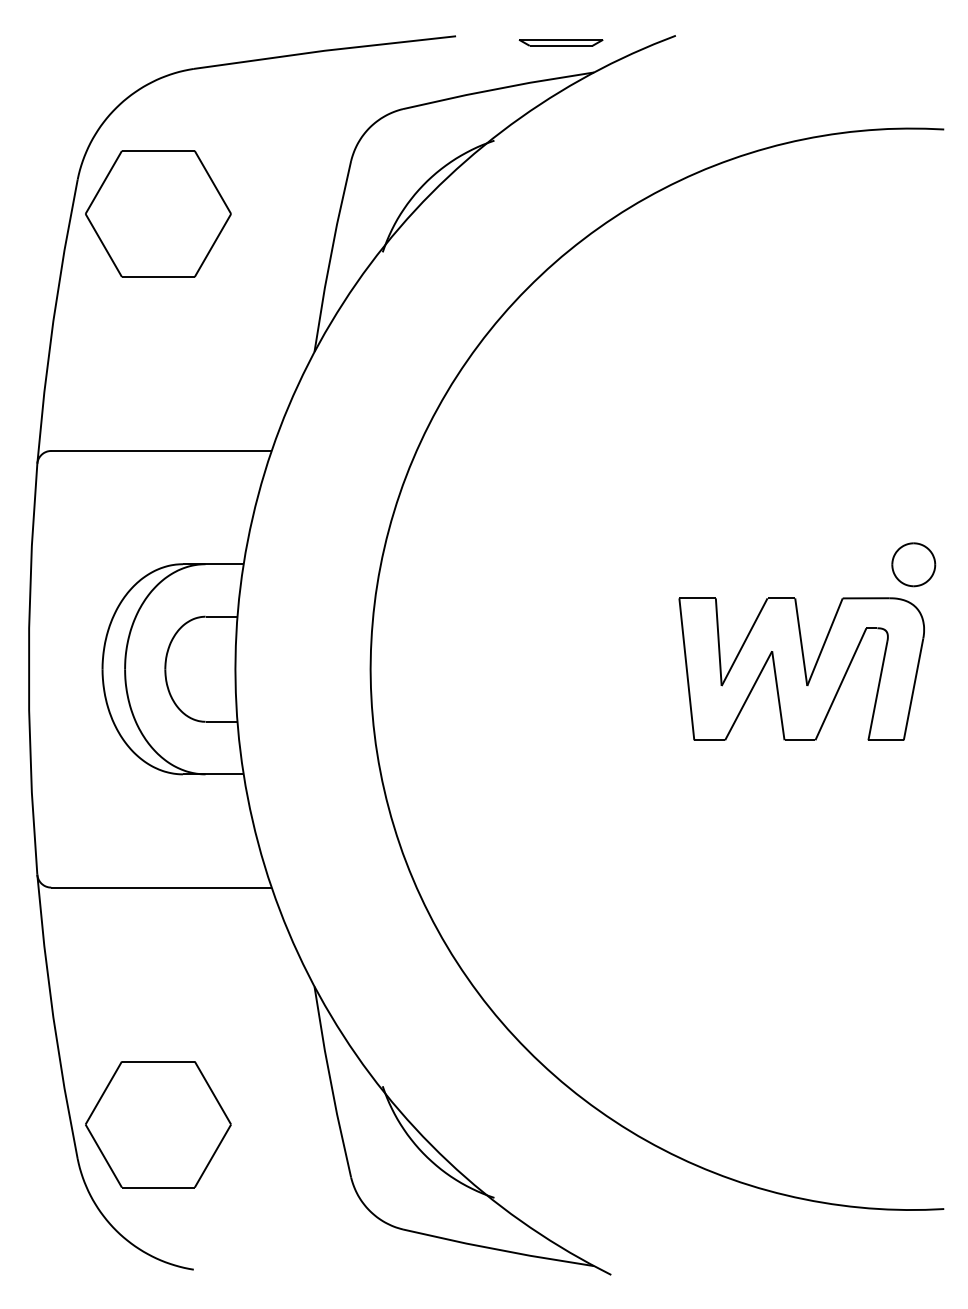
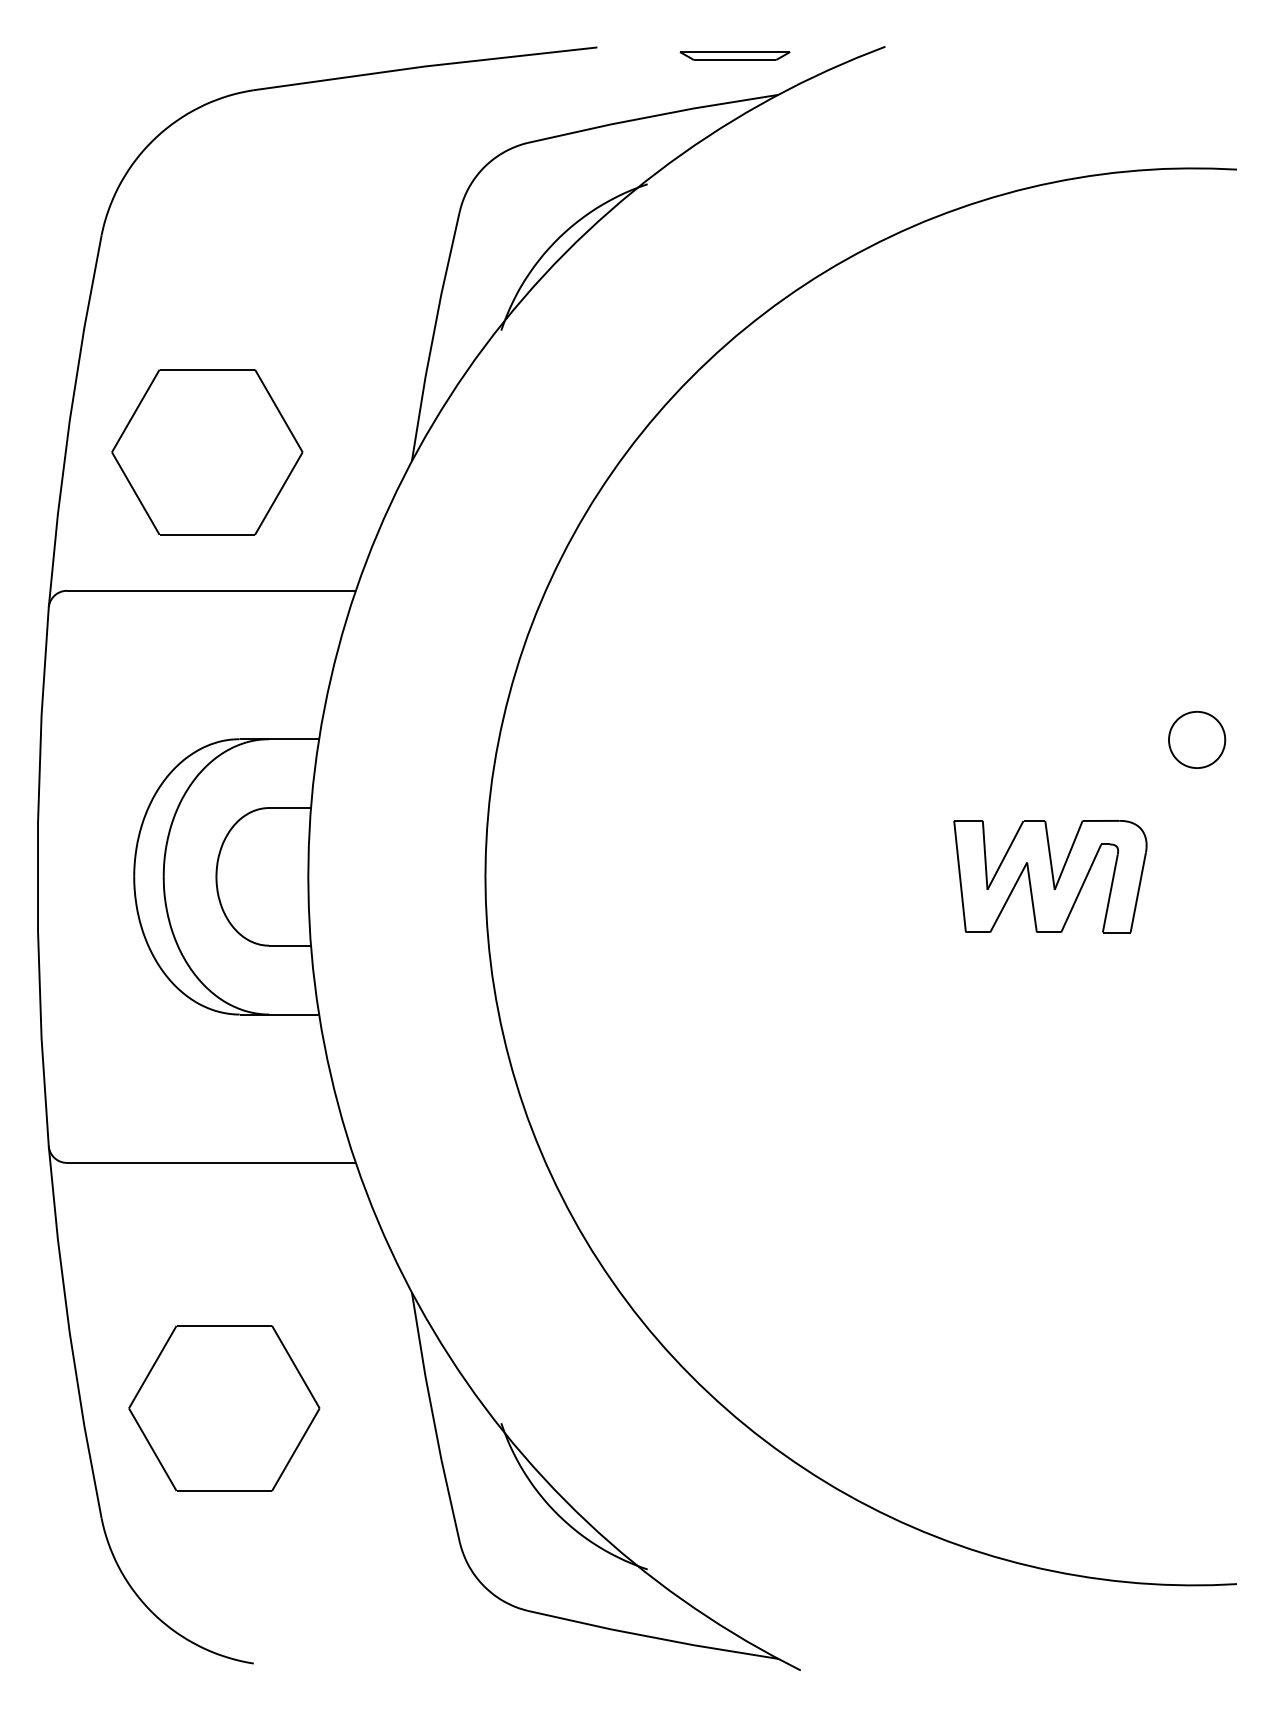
part: (158, 214) -> (207, 452), moved
part: (801, 669) -> (1050, 876), size x0.6
part: (158, 1124) -> (224, 1408), moved

